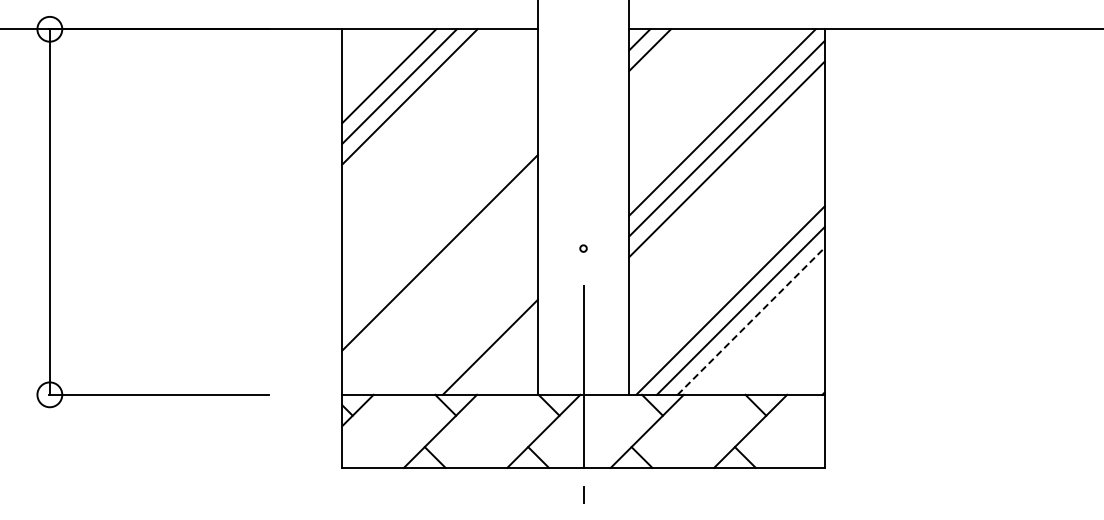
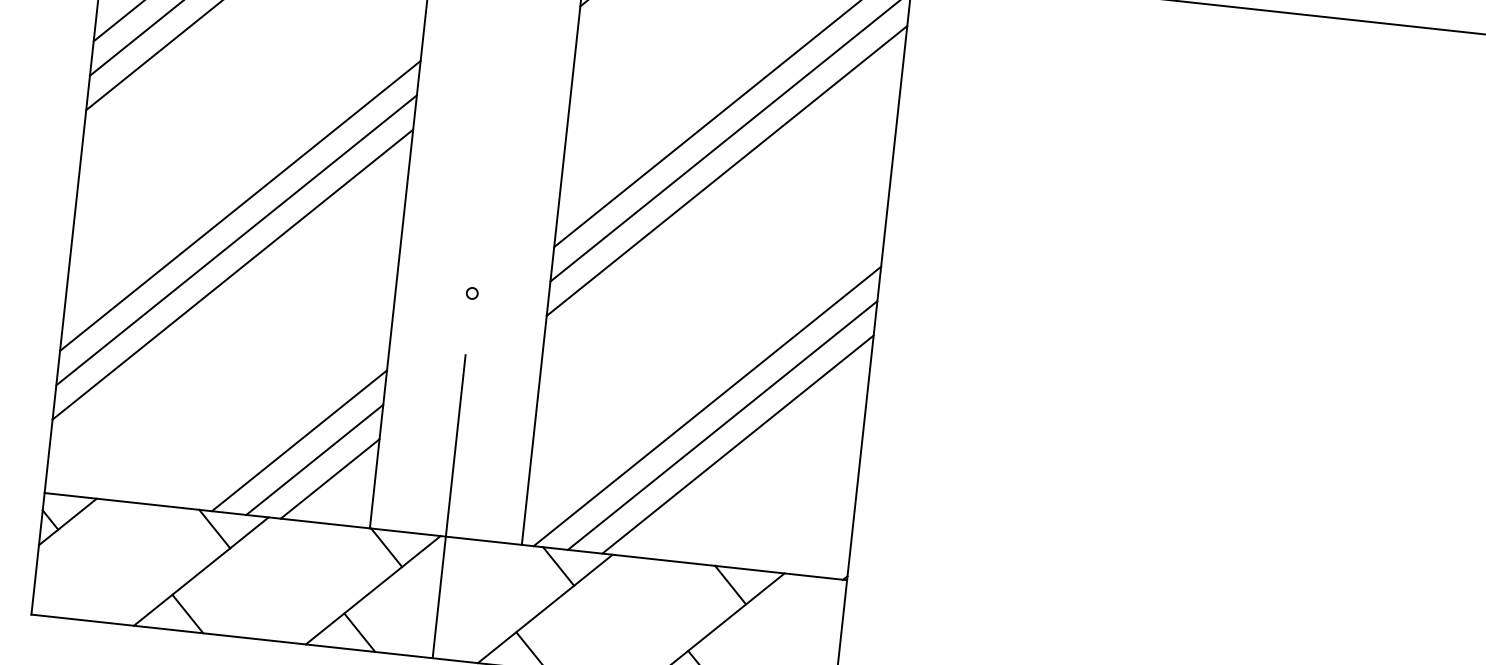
line: (439, 211) -> (239, 205), added
line: (439, 232) -> (235, 240), added
line: (751, 320) -> (738, 443), dashed -> solid
line: (500, 357) -> (314, 459), added
line: (510, 367) -> (329, 477), added

